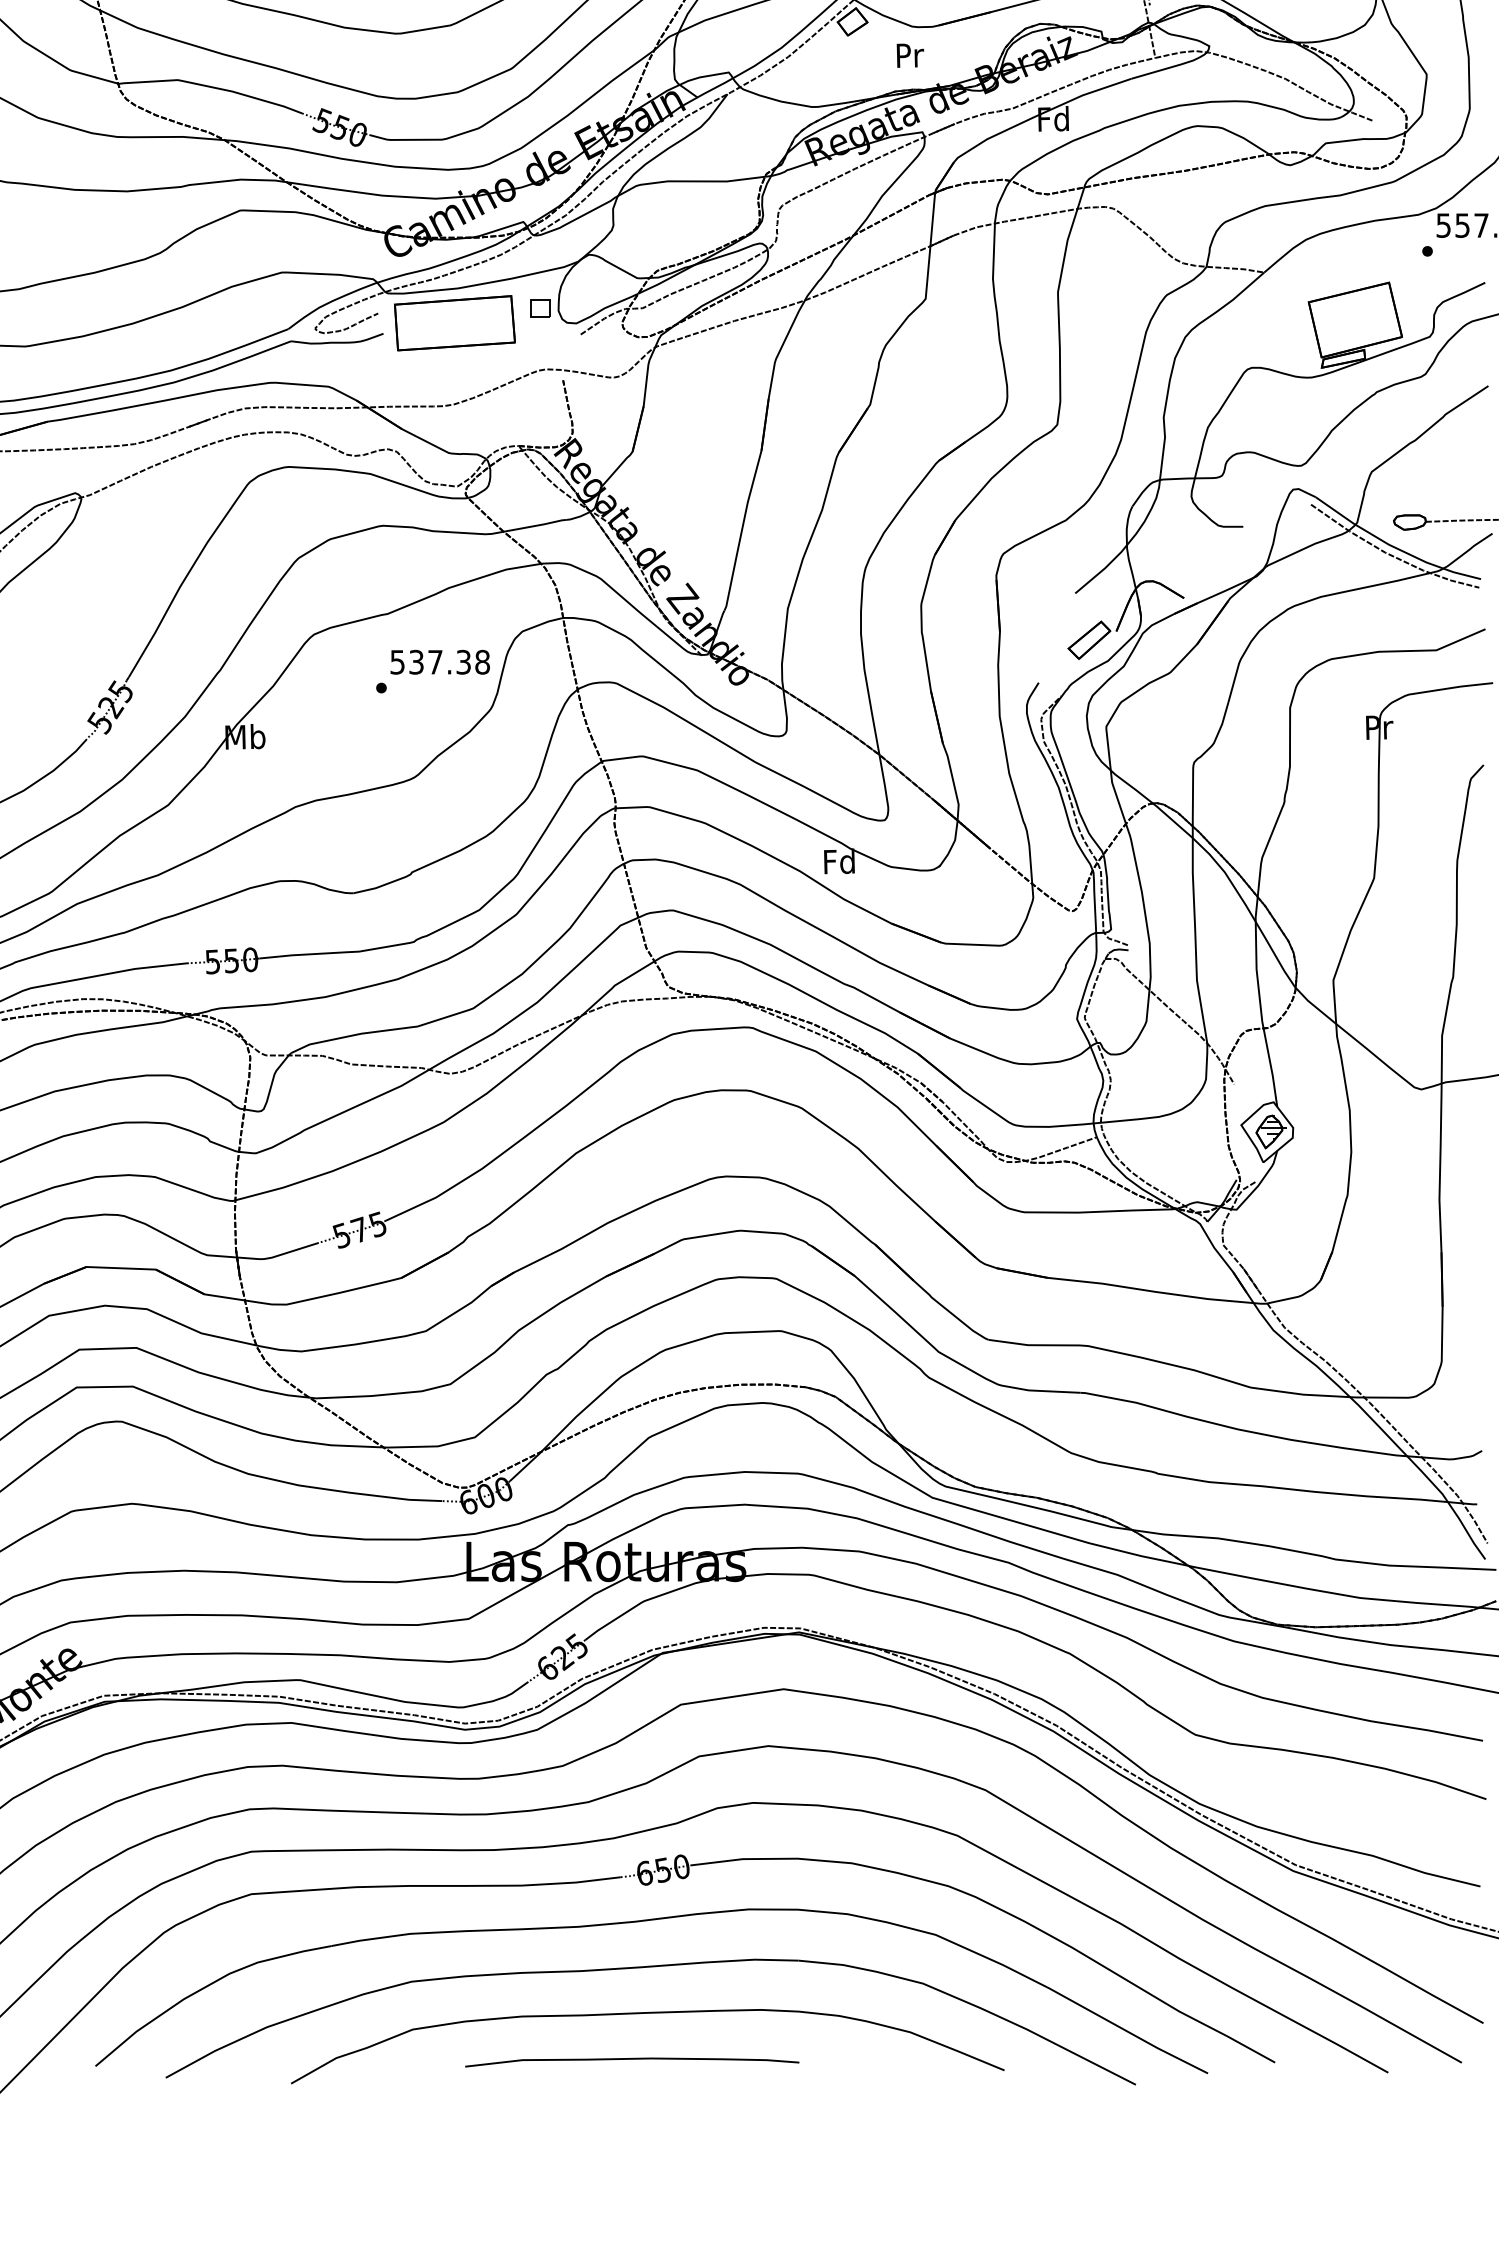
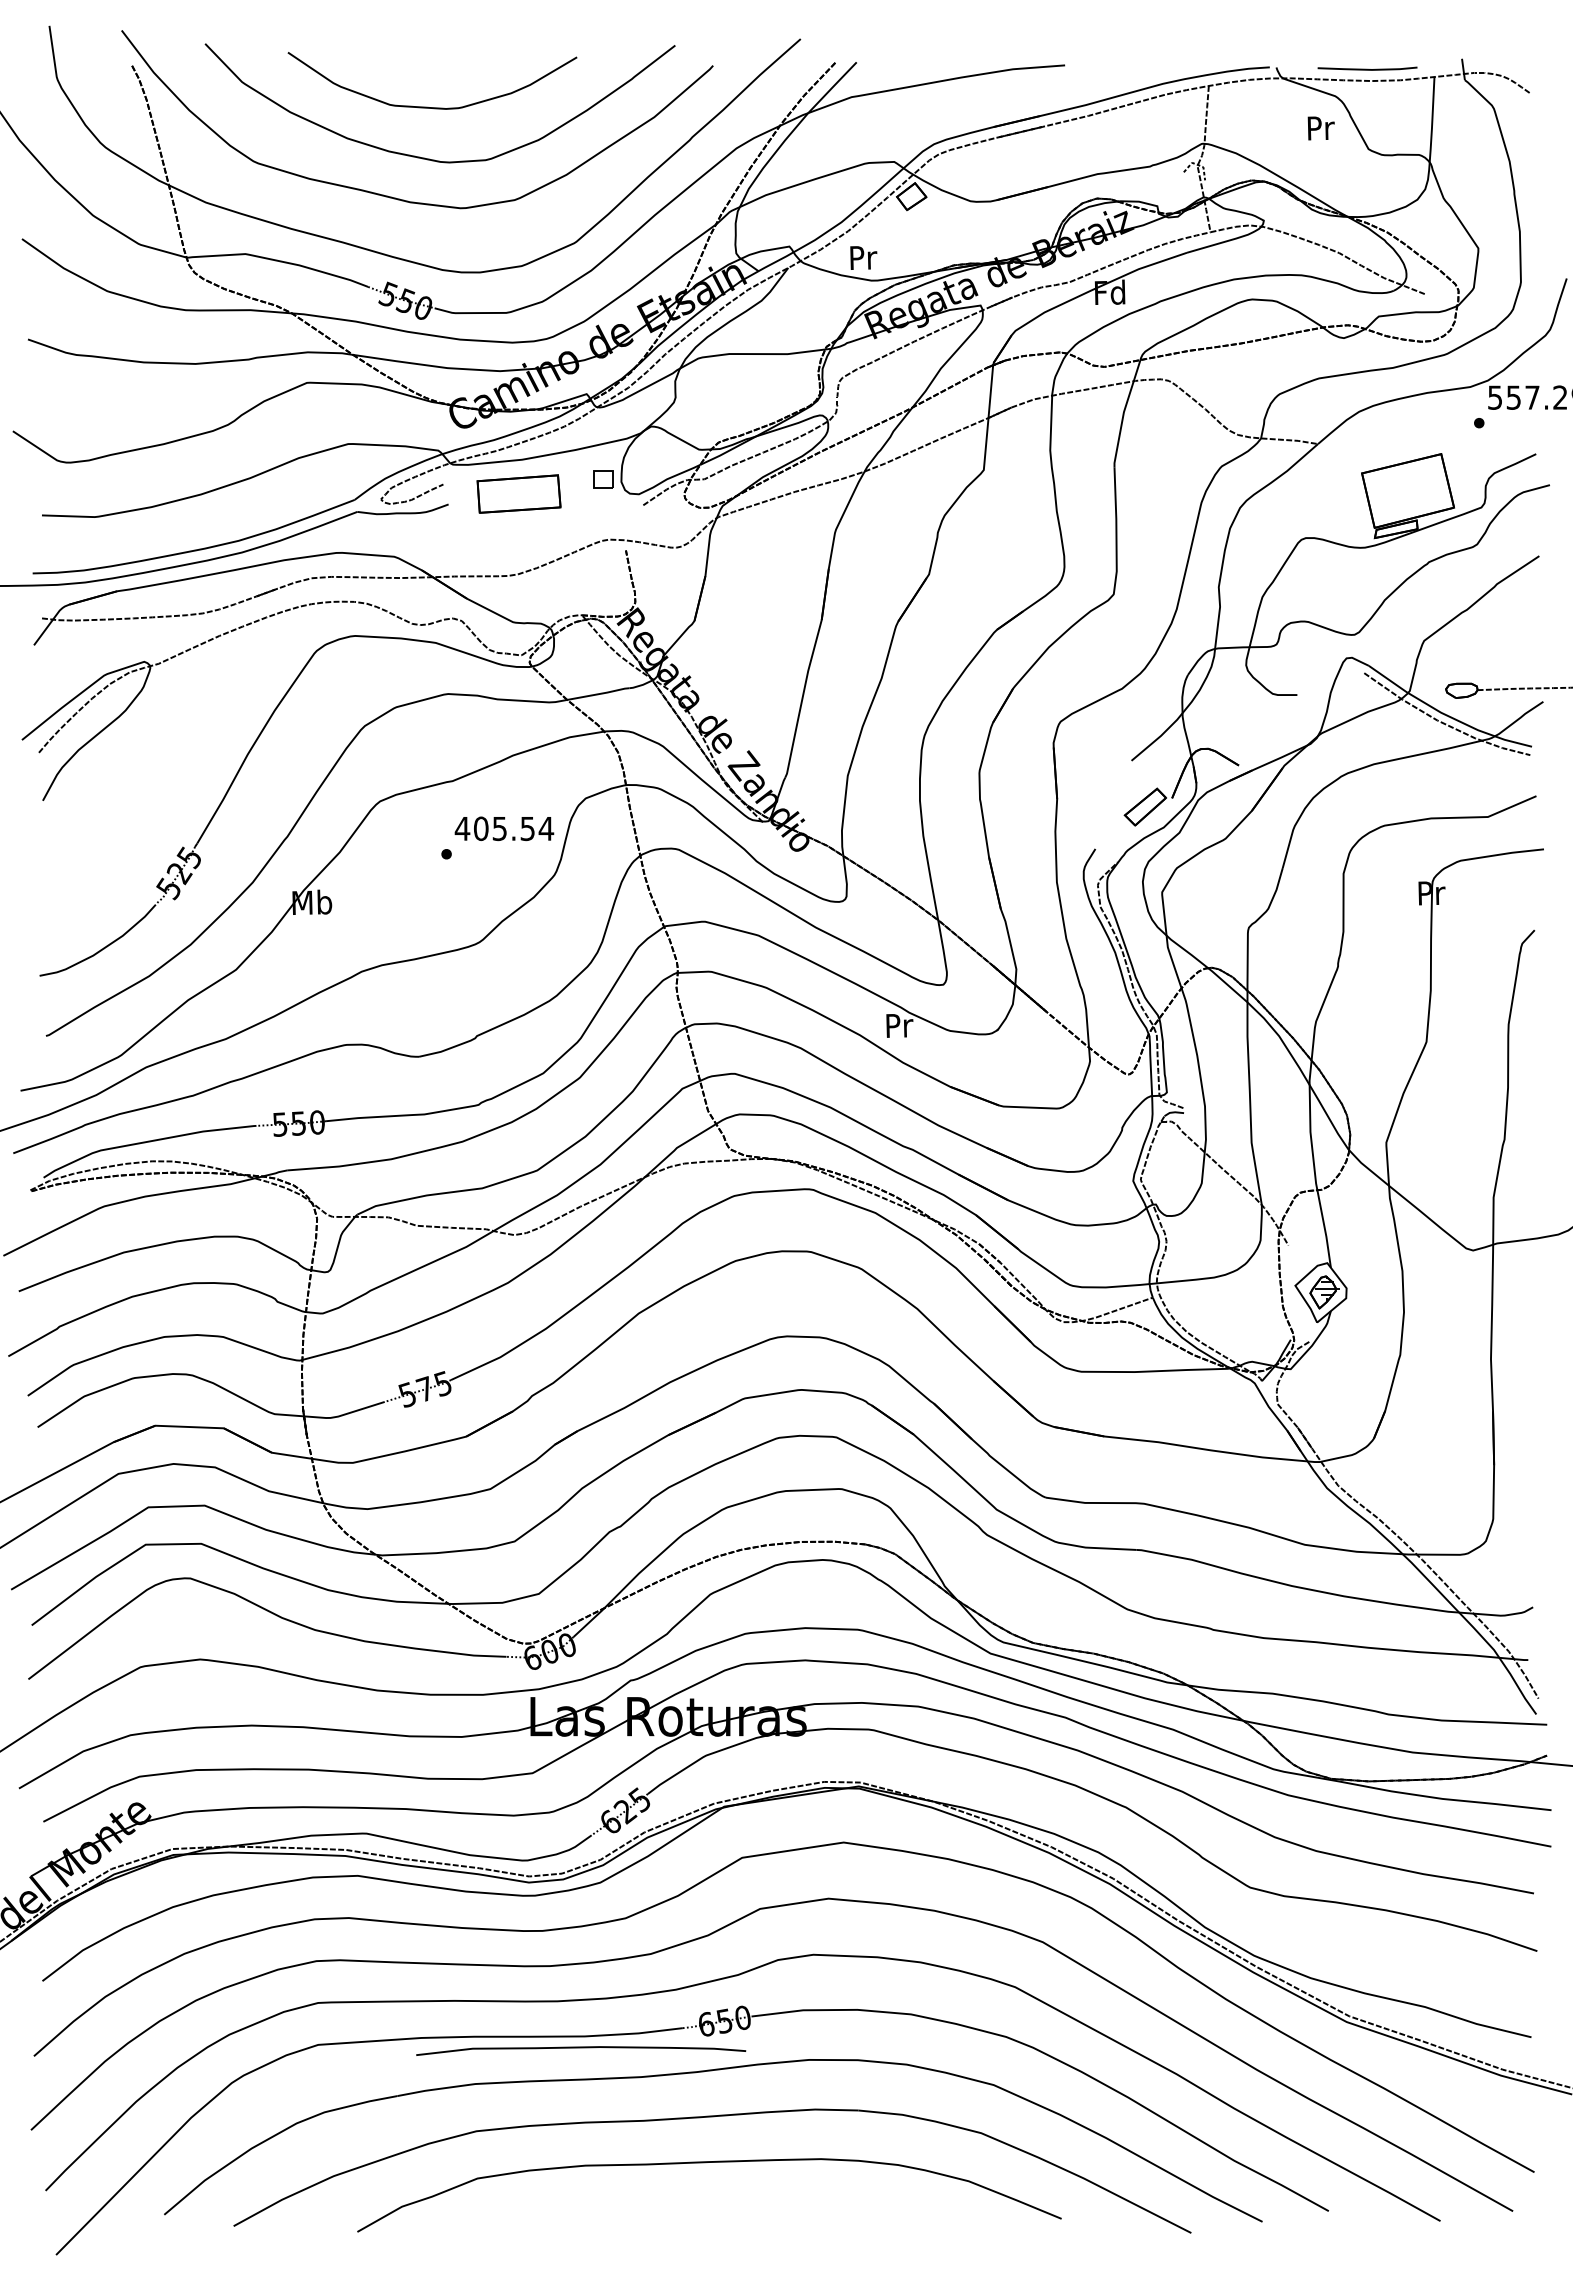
text: (910, 55) -> (863, 257), moved
part: (454, 322) -> (518, 493), size x0.7
text: (440, 661) -> (504, 828), 537.38 -> 405.54
text: (839, 860) -> (898, 1024), Fd -> Pr
curve: (632, 2059) -> (581, 2048), moved

